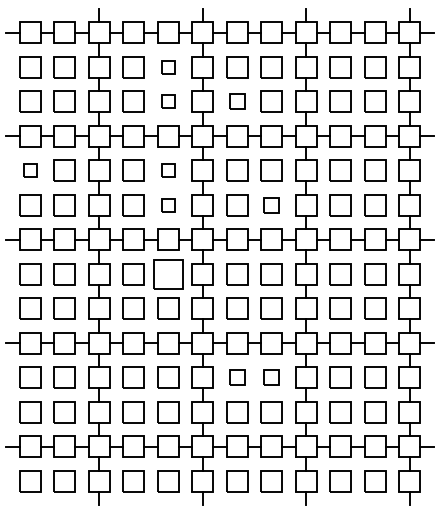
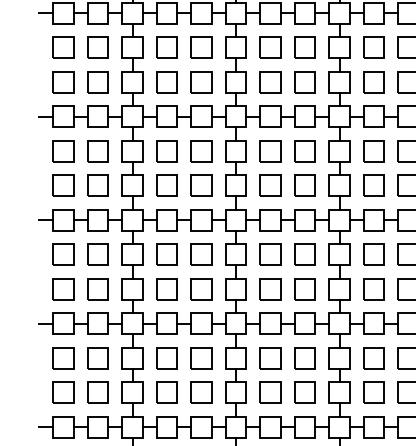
part: (168, 67) -> (201, 48), size x1.67
part: (168, 101) -> (201, 82), size x1.67
part: (237, 101) -> (270, 82), size x1.43
part: (30, 170) -> (63, 151), size x1.67
part: (168, 170) -> (201, 151), size x1.67
part: (168, 205) -> (201, 186), size x1.67
part: (271, 205) -> (304, 186), size x1.43
part: (168, 274) -> (201, 255), size x0.71
part: (237, 377) -> (270, 358), size x1.43
part: (271, 377) -> (304, 358), size x1.43

